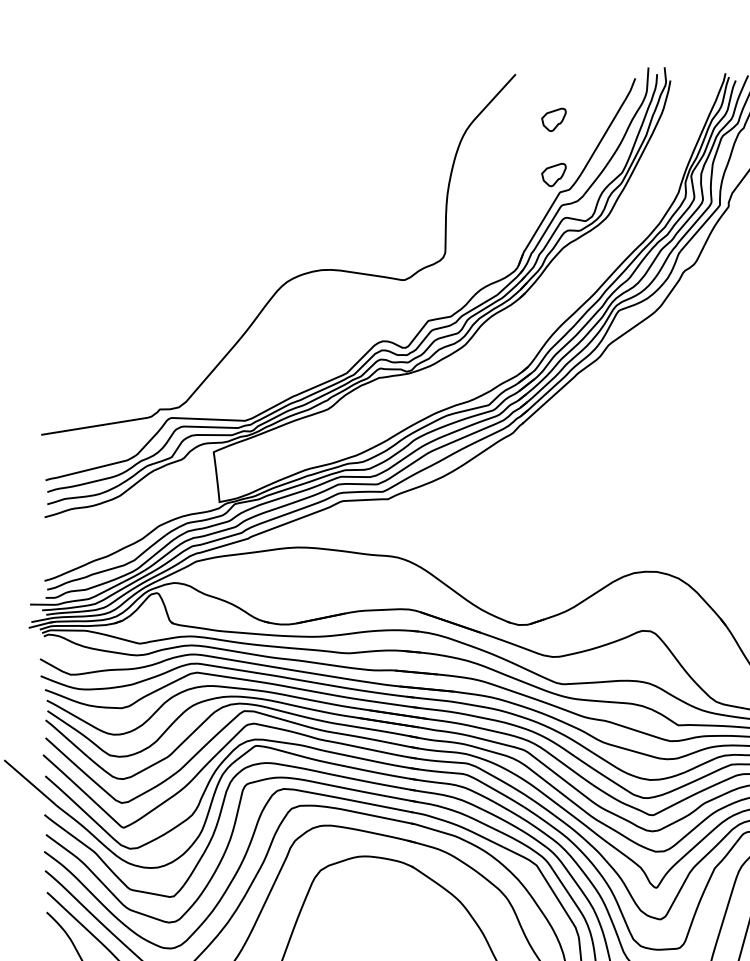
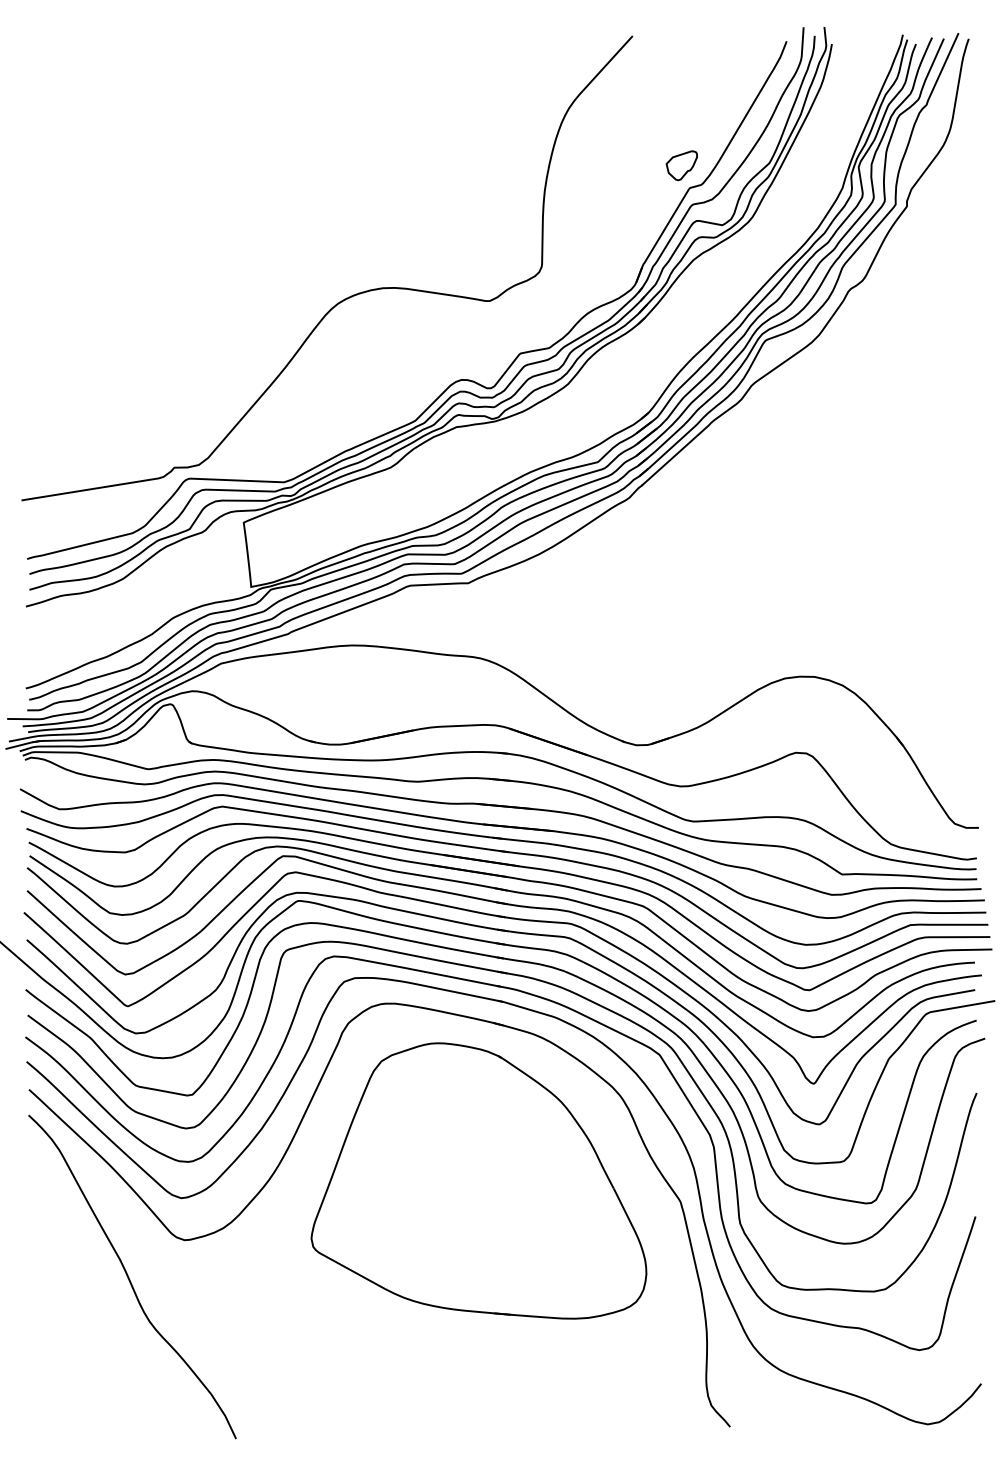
part: (553, 119) -> (681, 94), removed

